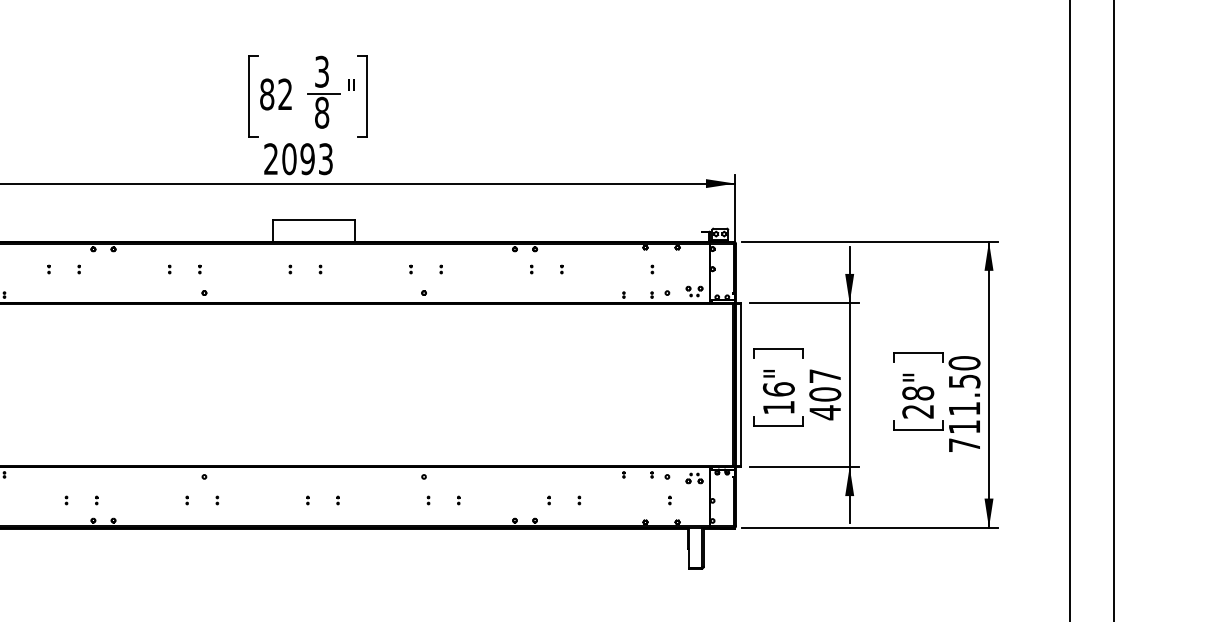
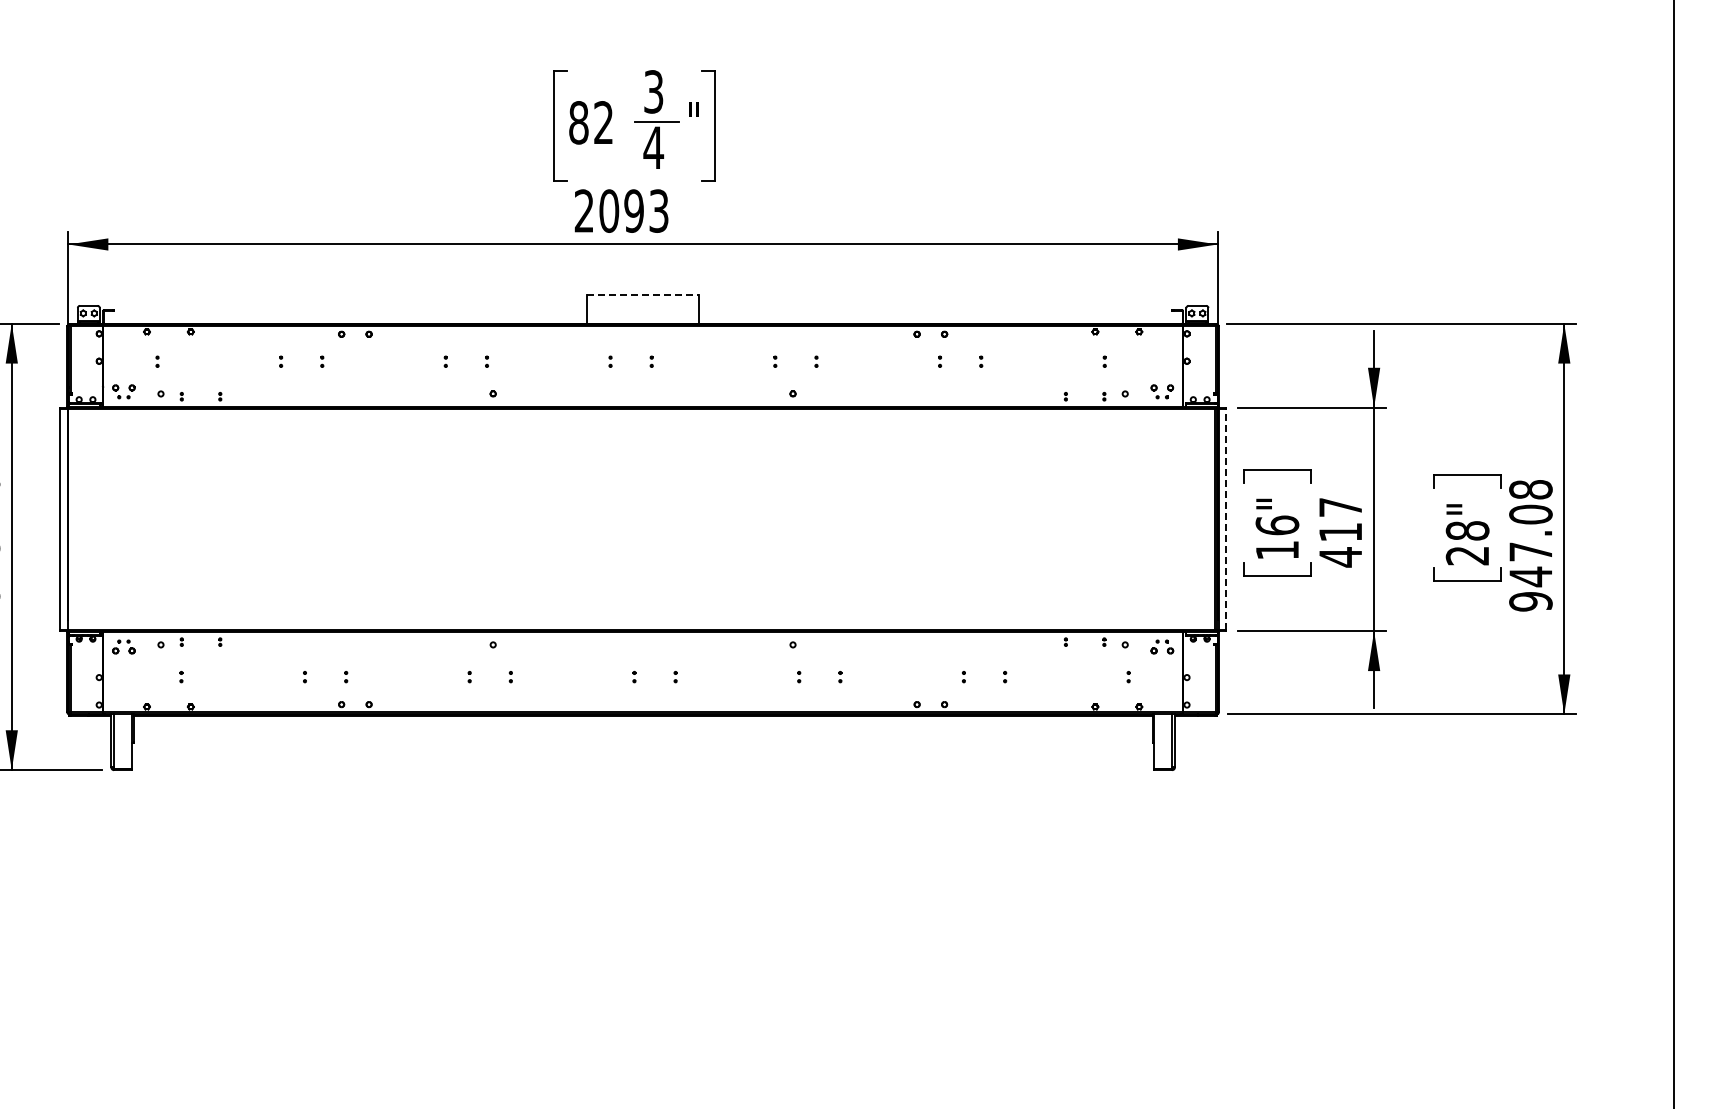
text: (321, 112) -> (653, 147), 8 -> 4
line: (314, 220) -> (643, 294), solid -> dashed
line: (741, 385) -> (1226, 519), solid -> dashed
text: (825, 394) -> (1340, 532), 407 -> 417
text: (964, 404) -> (1530, 545), 711.50 -> 947.08

